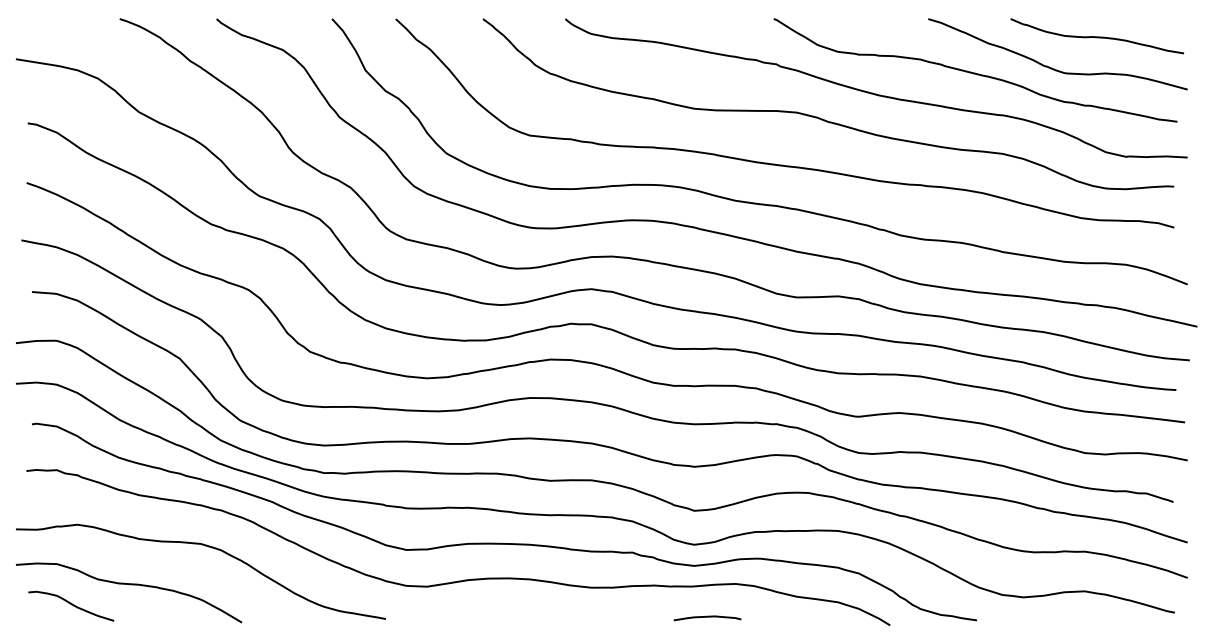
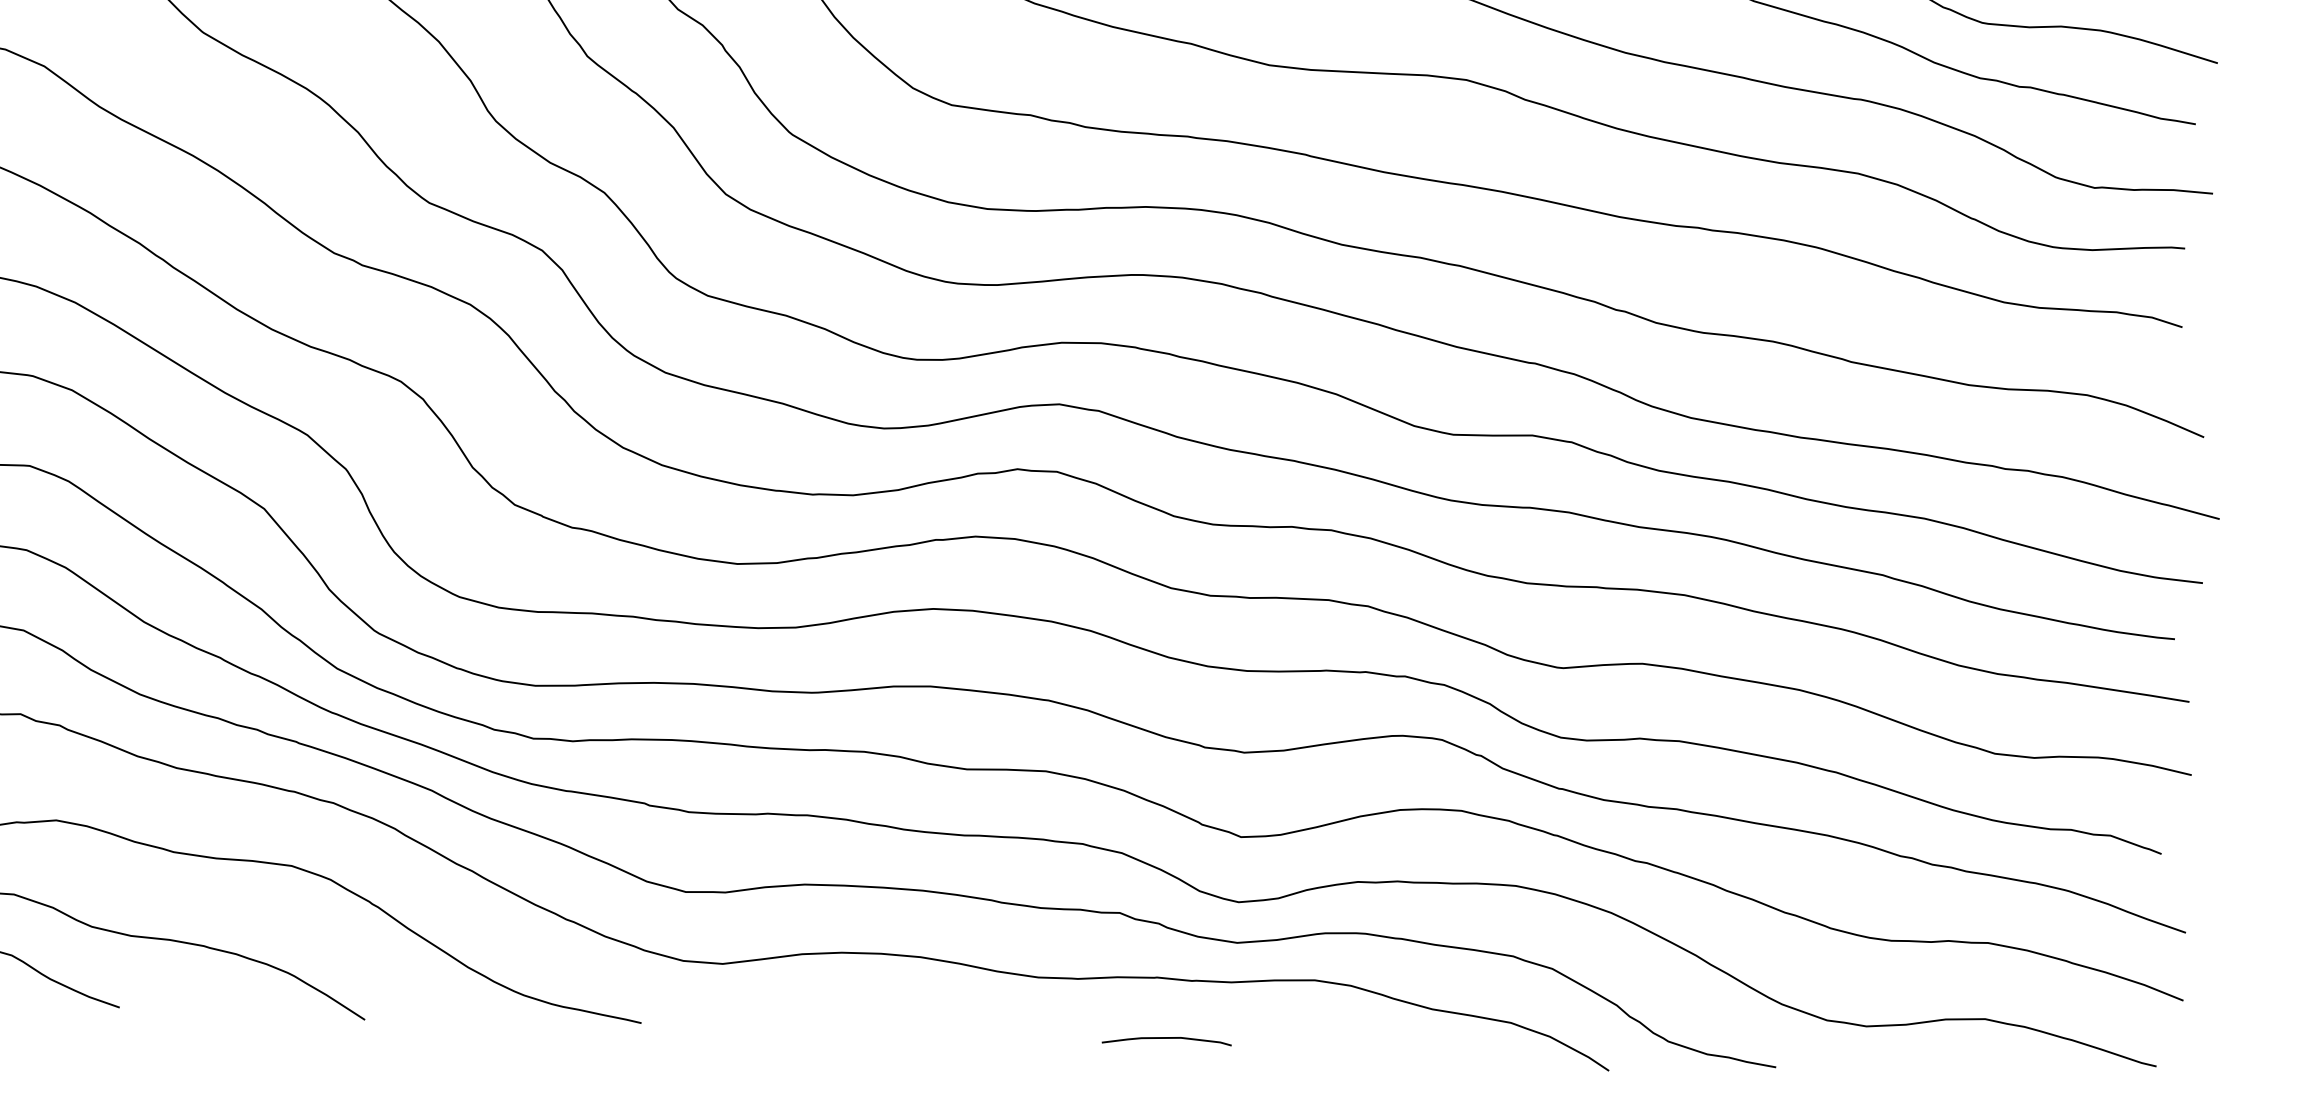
curve: (707, 617) -> (1166, 1039), moved

